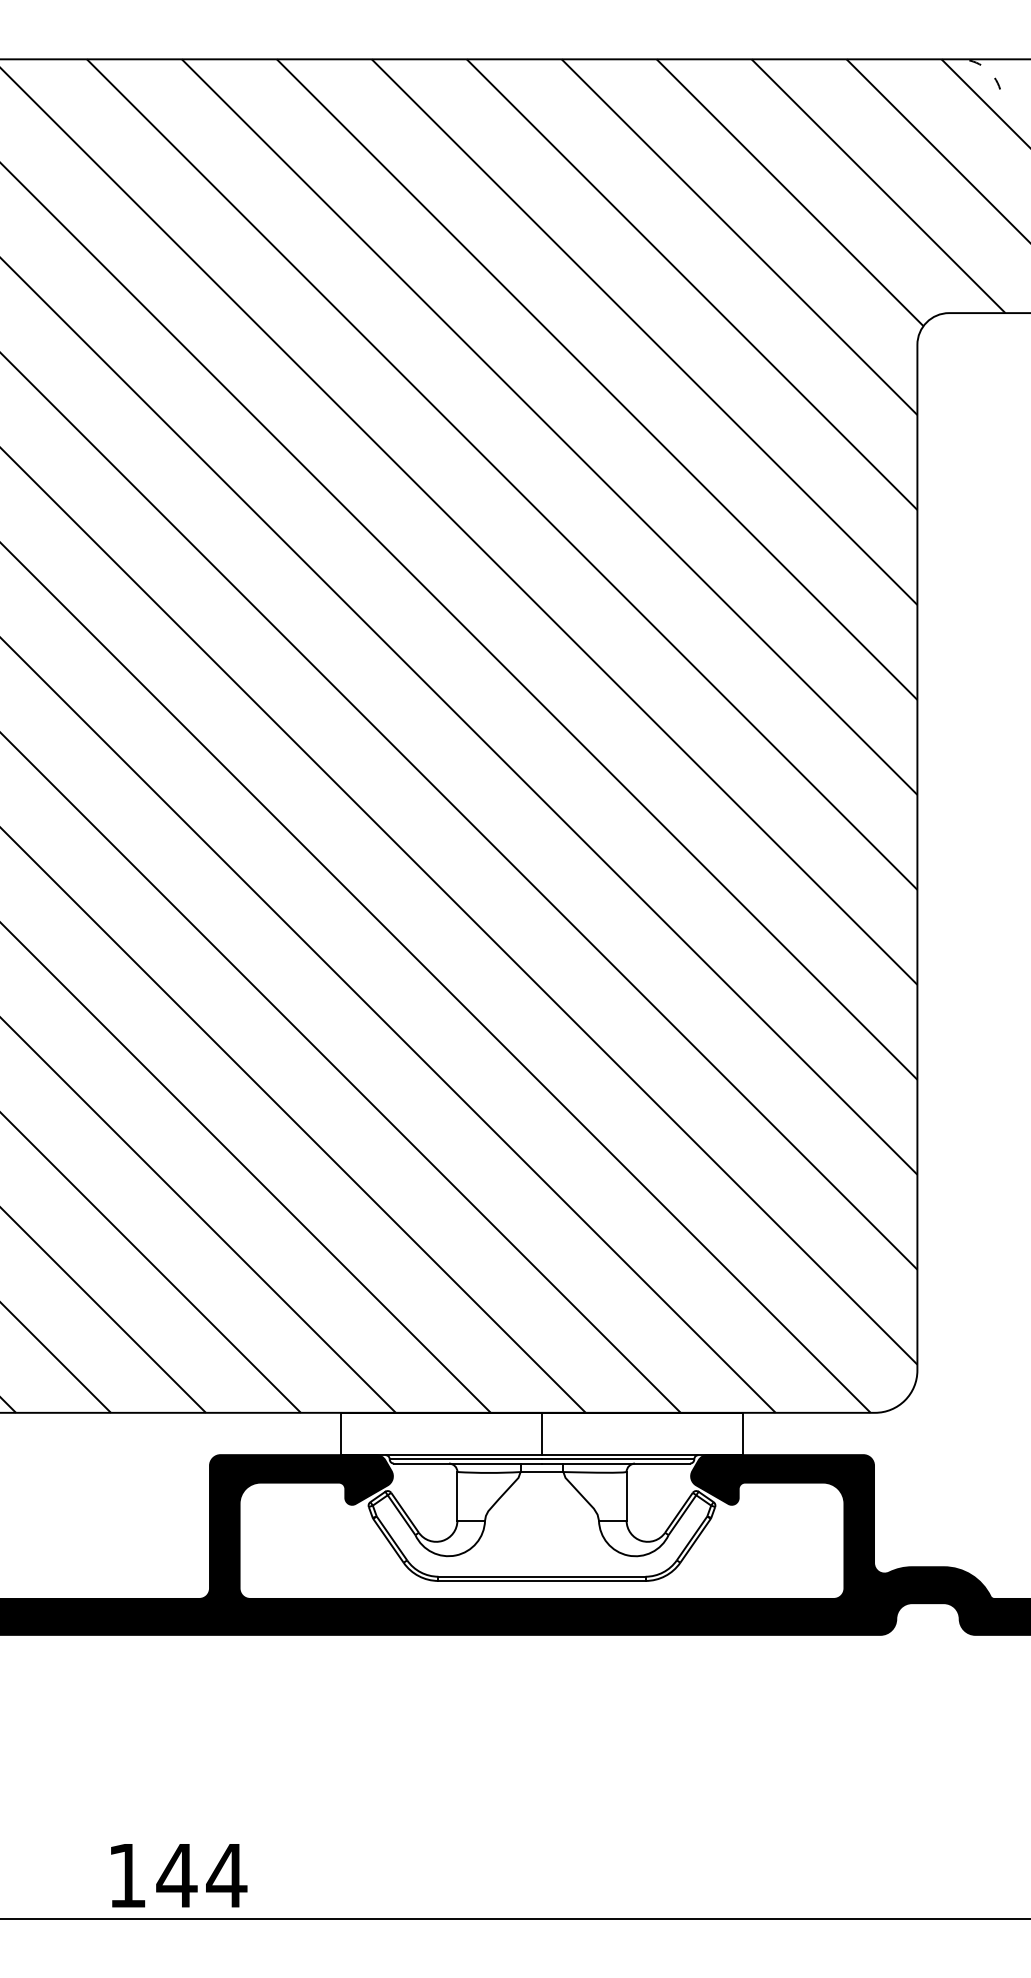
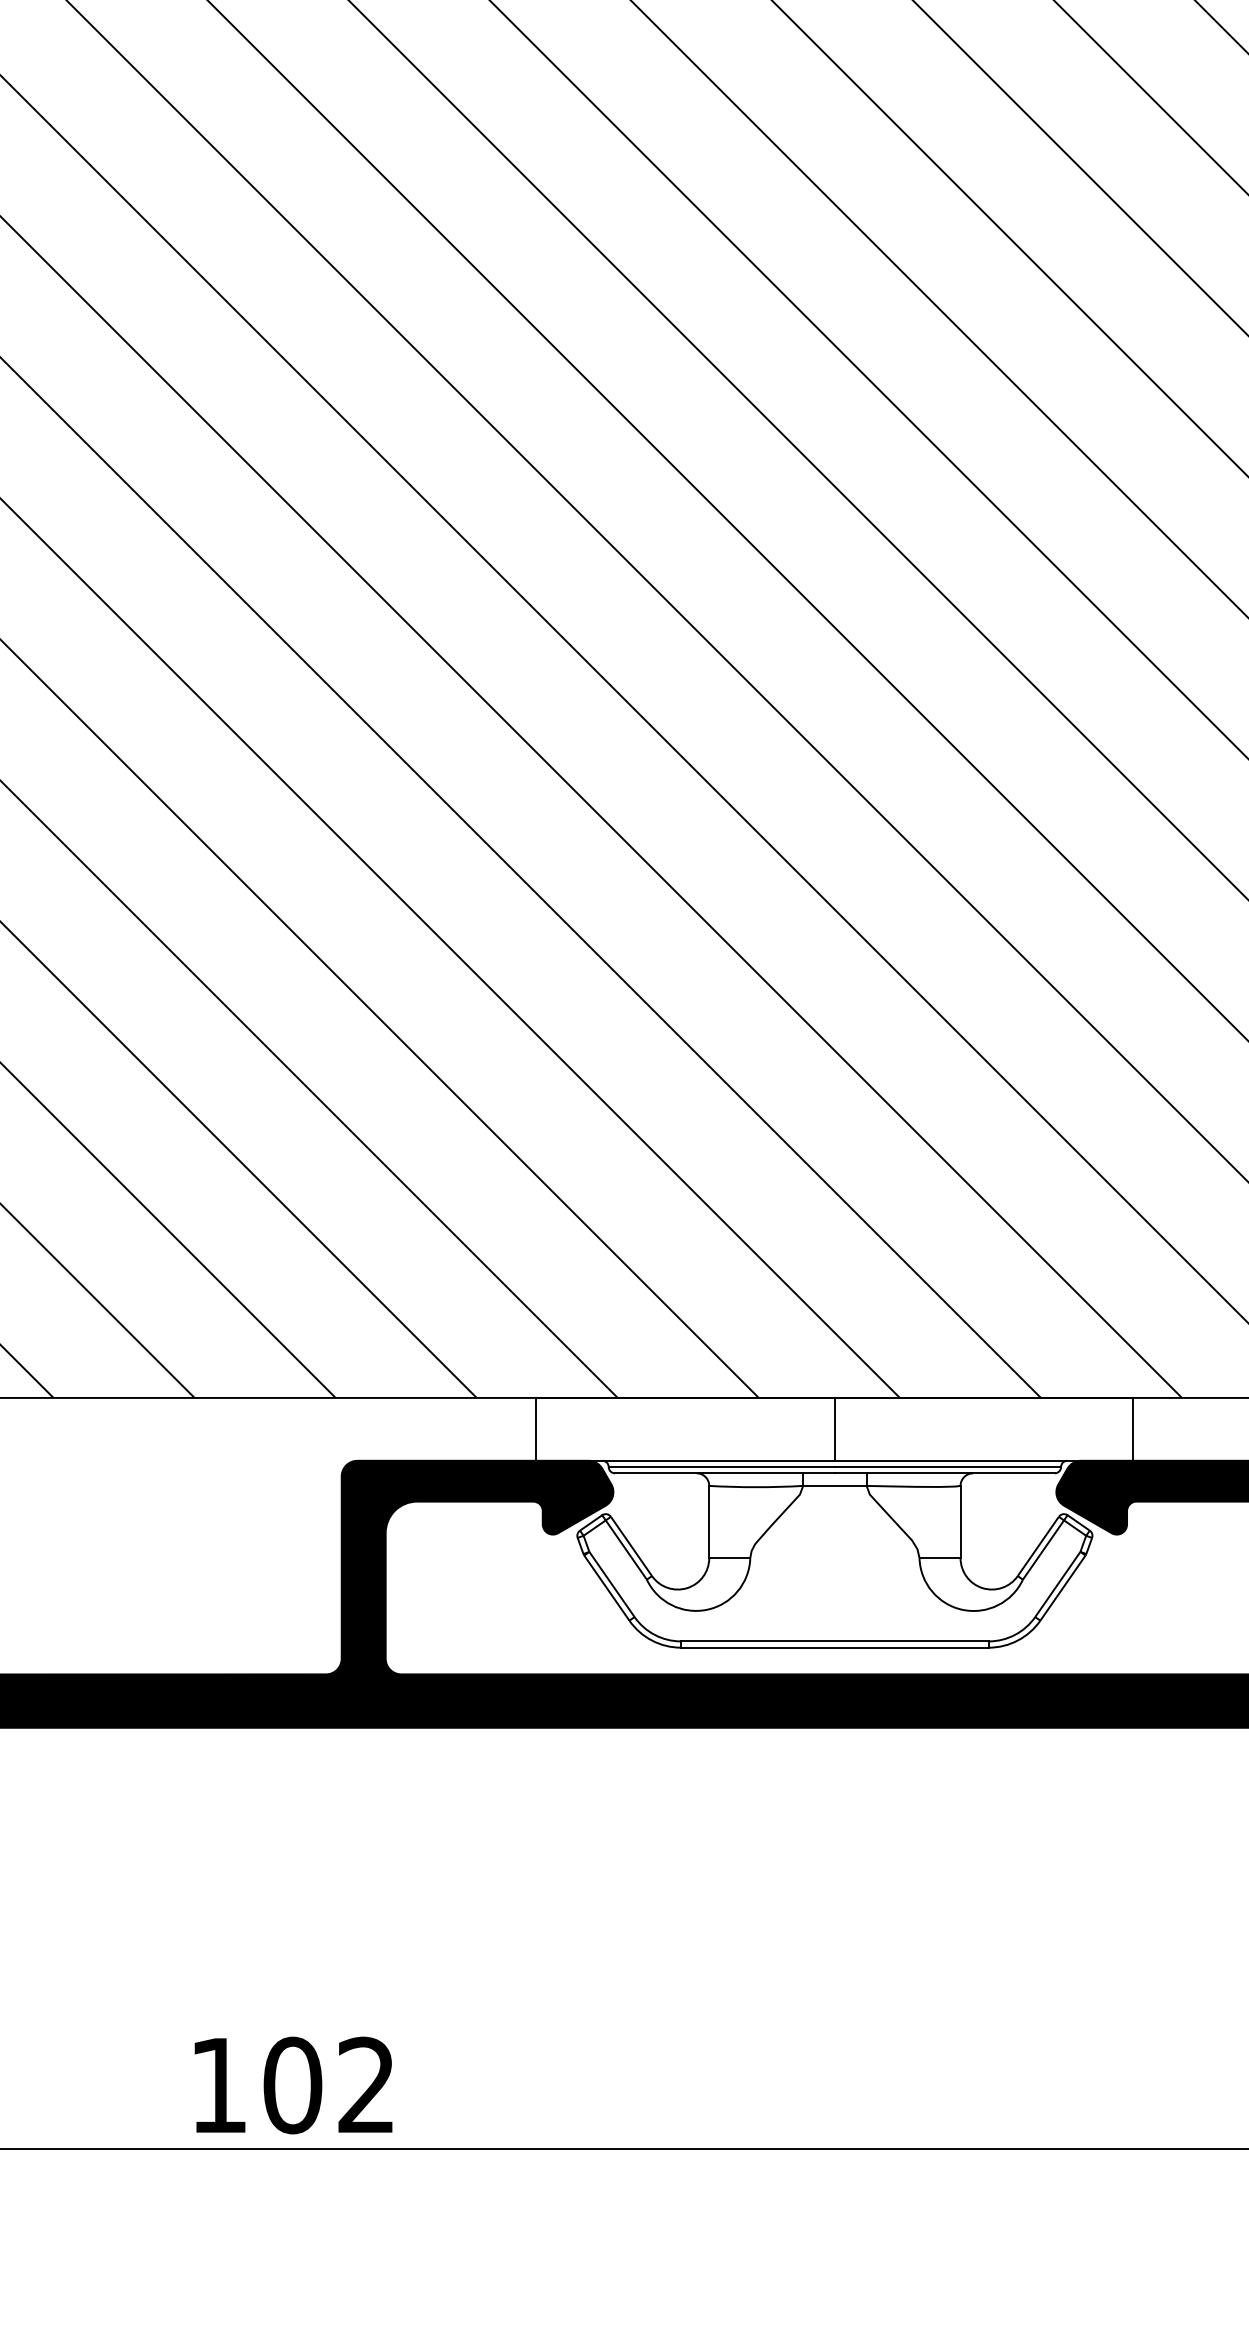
text: (201, 1875) -> (329, 2085), 144 -> 102

